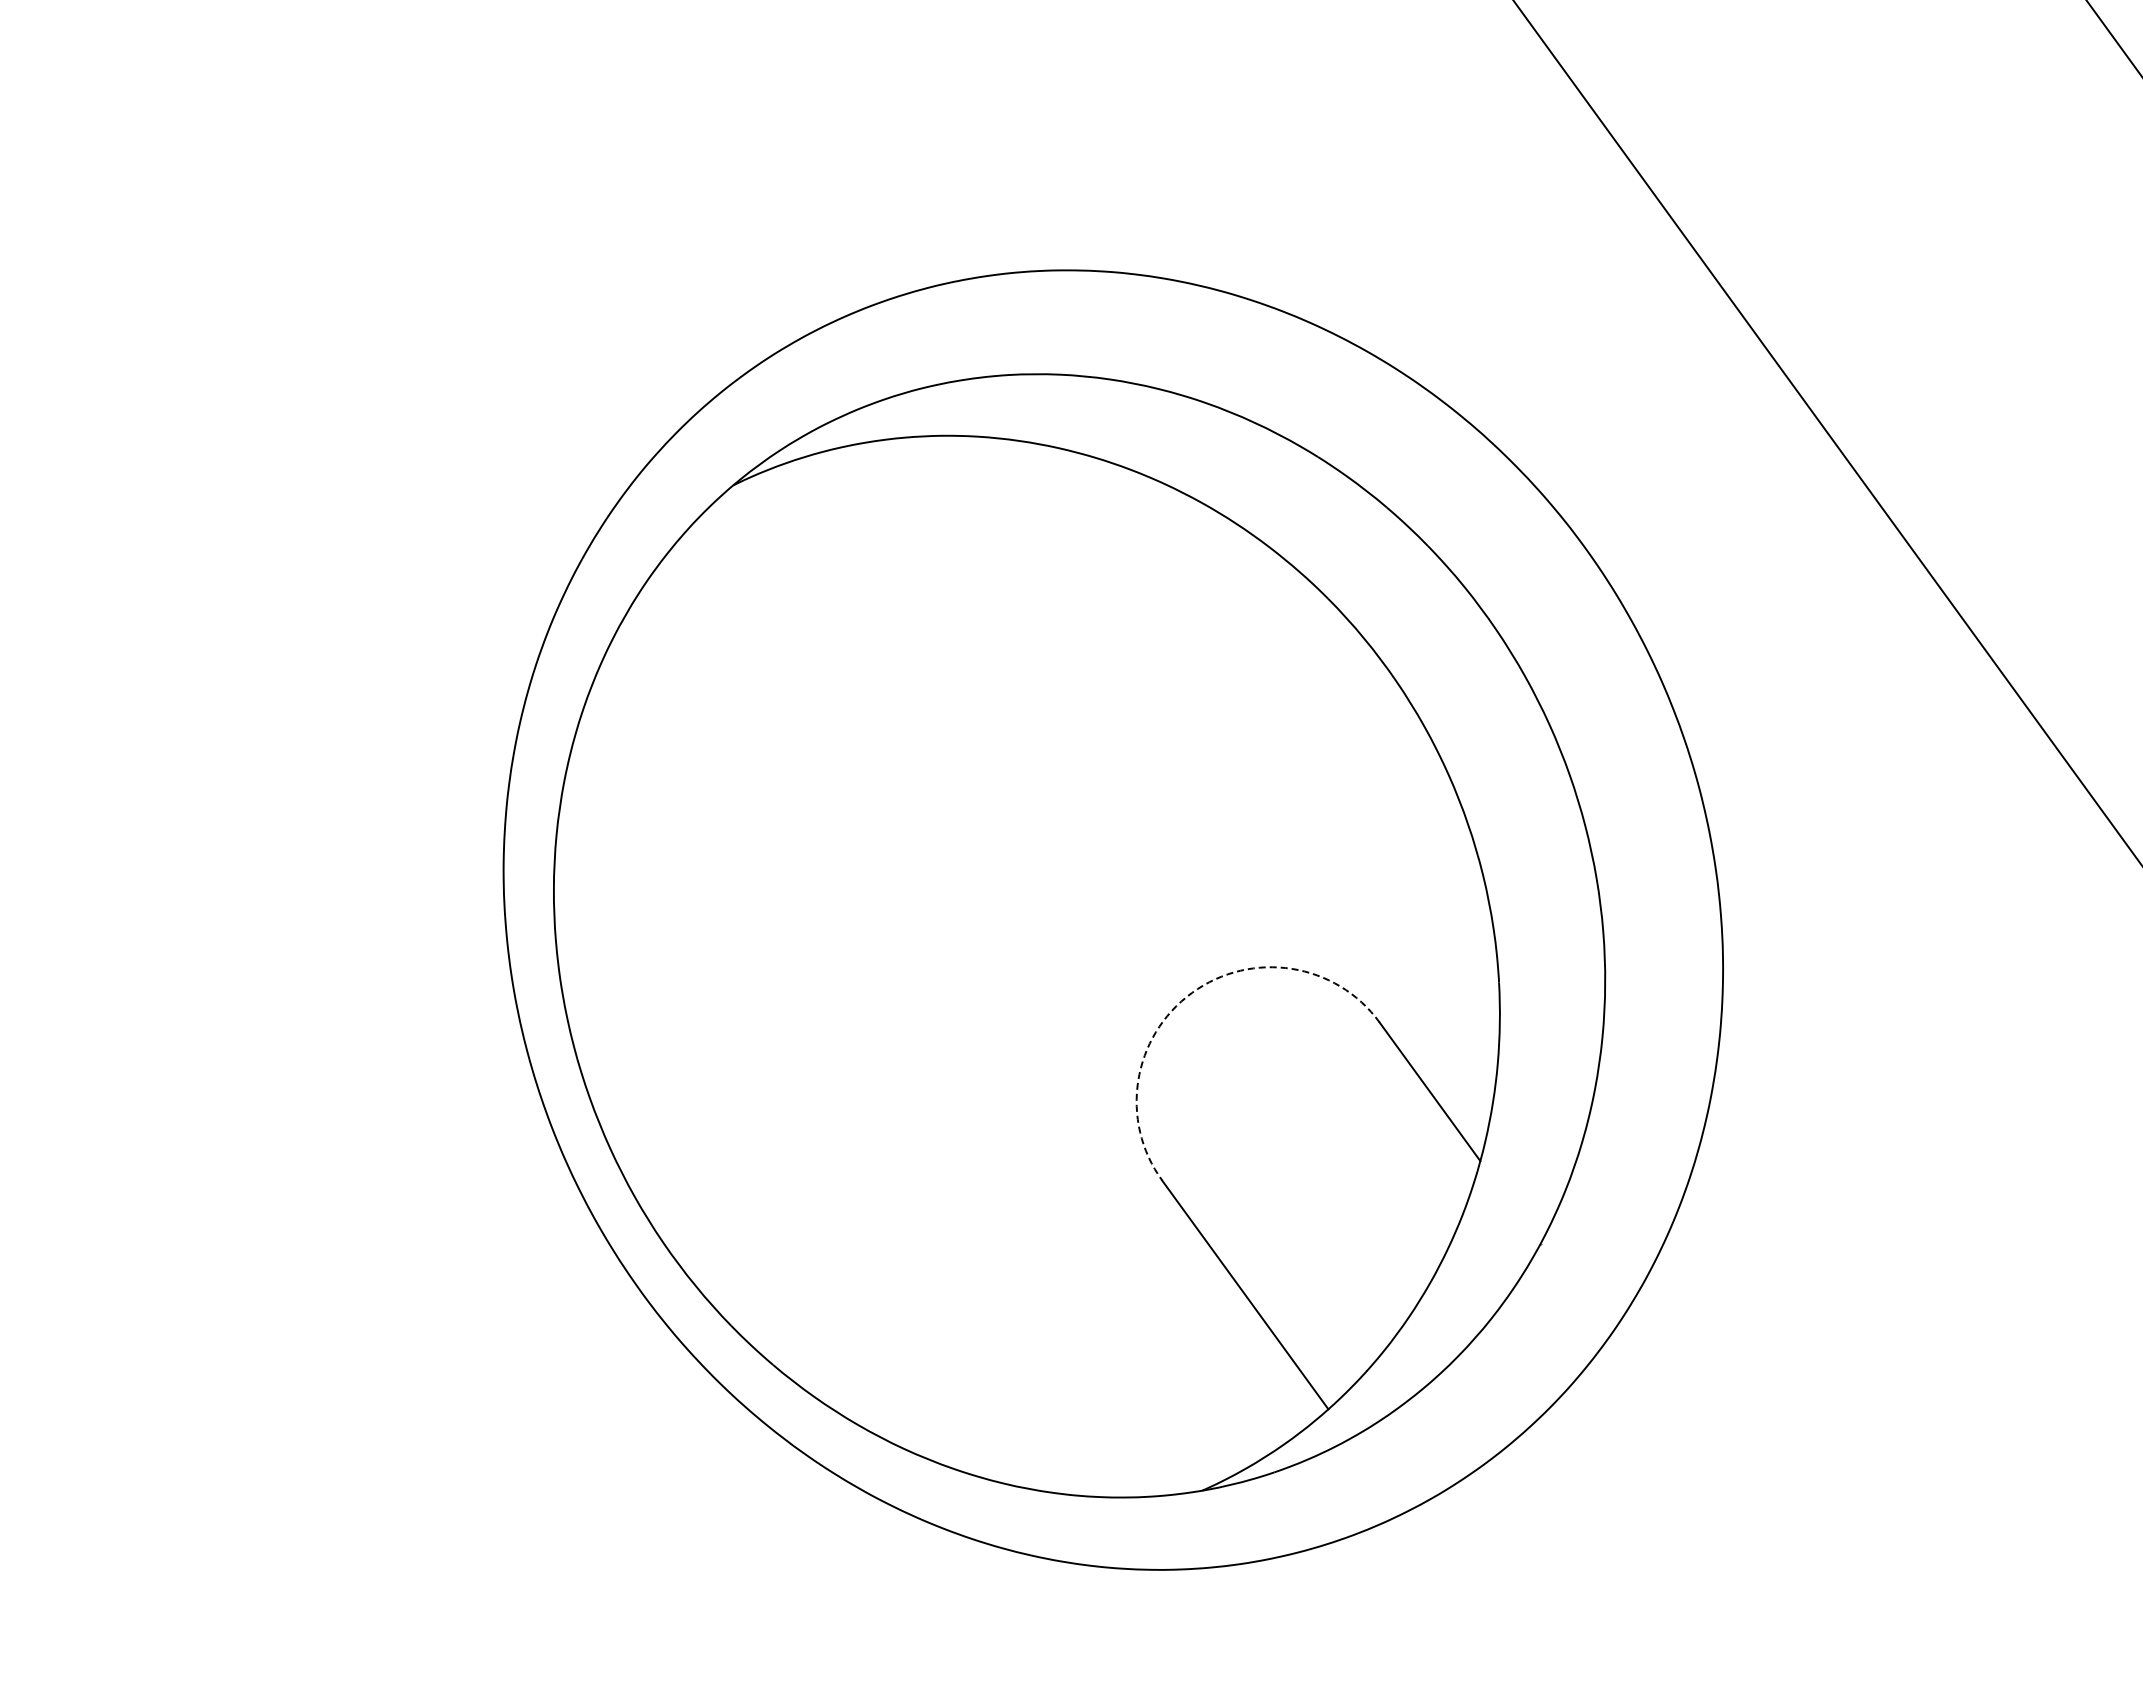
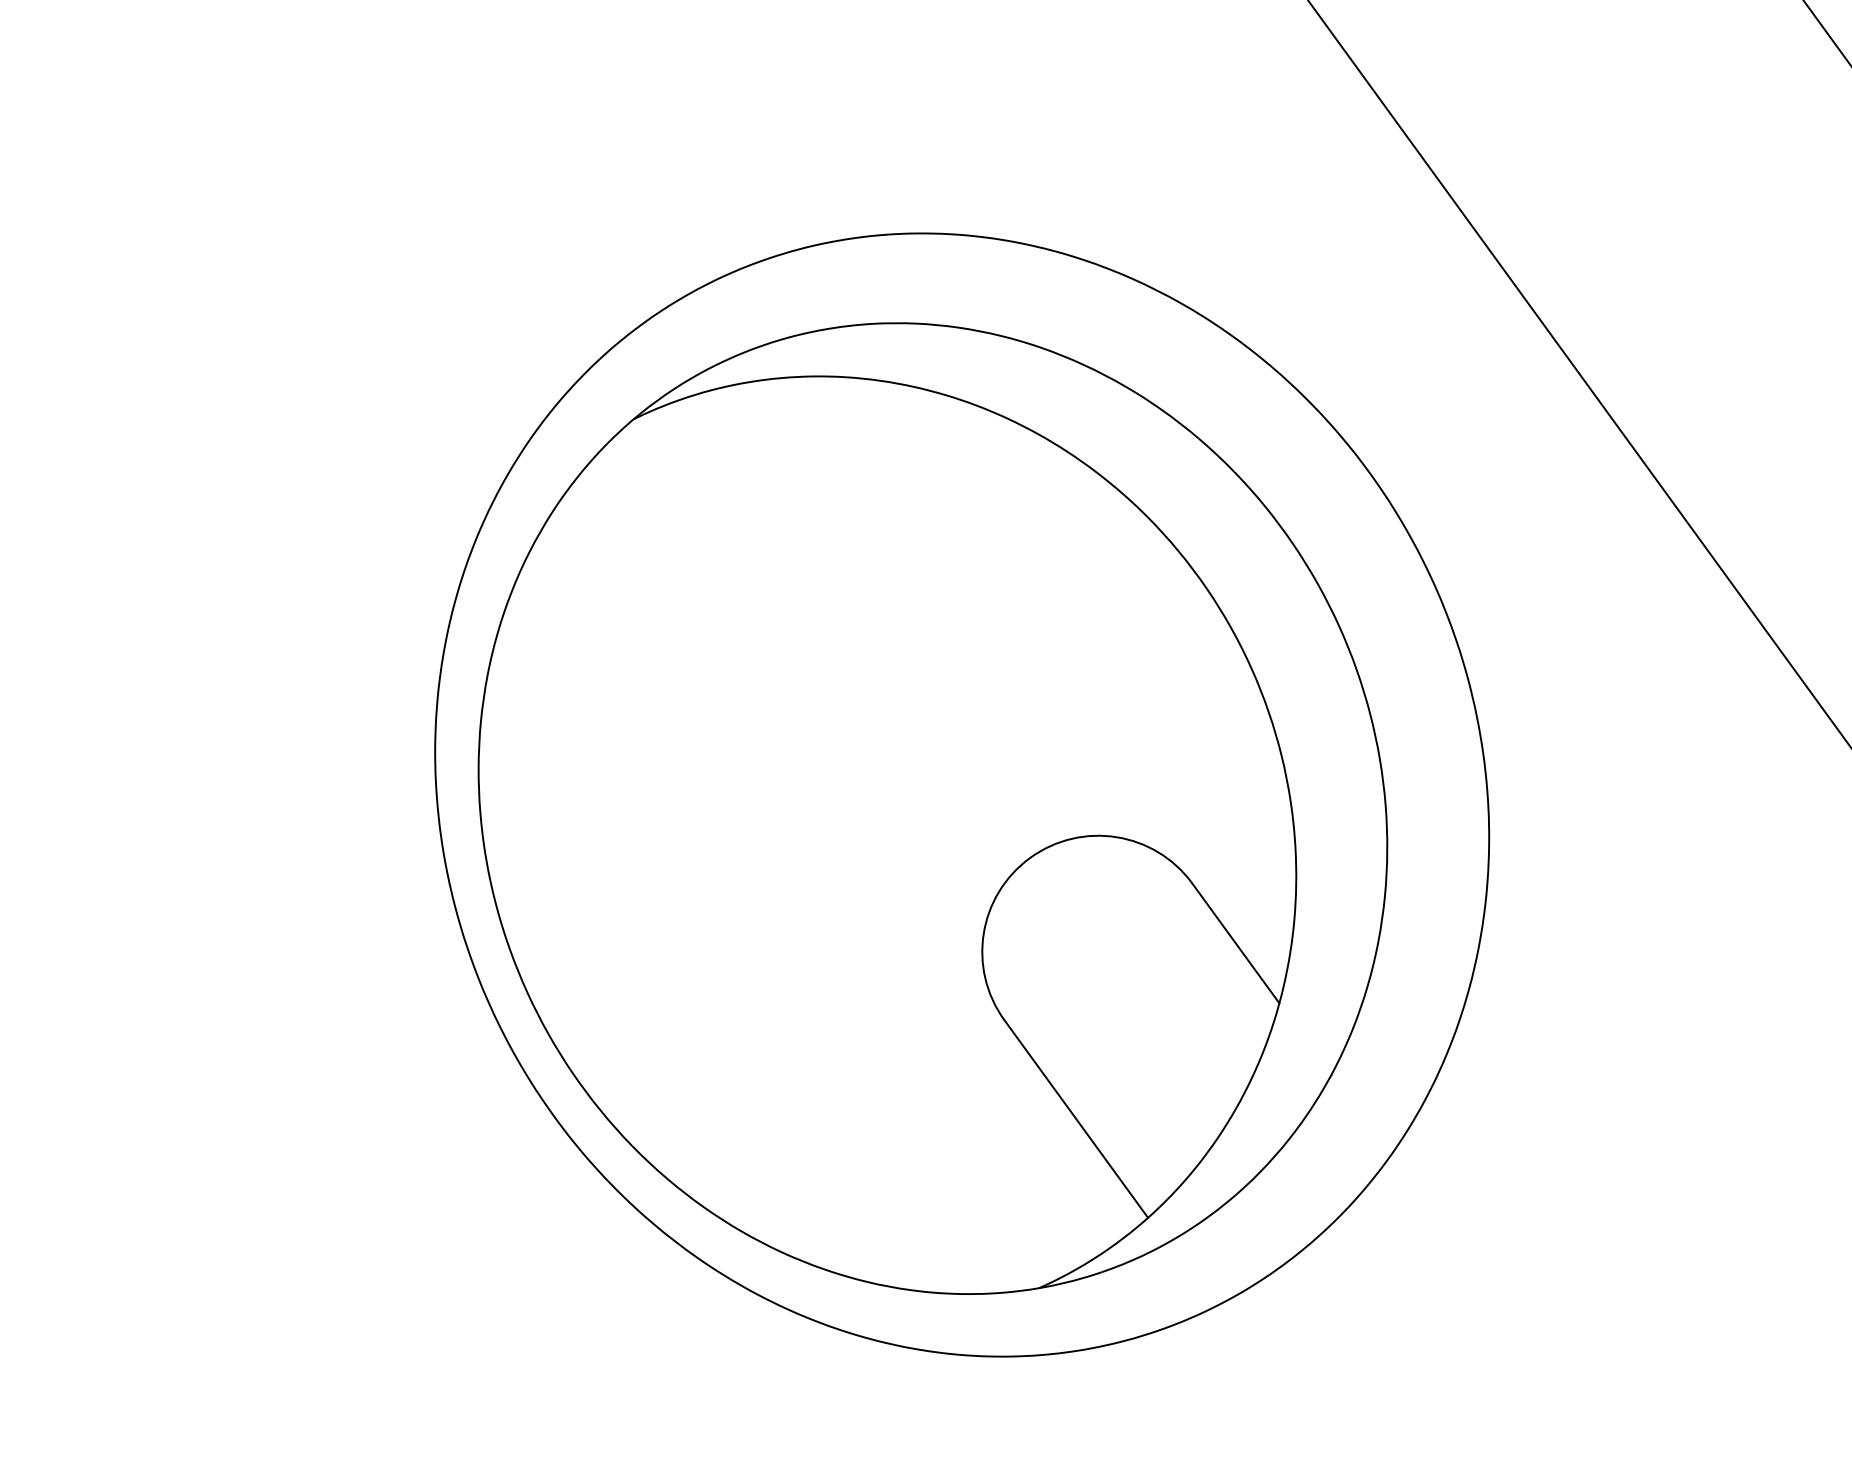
arc: (1192, 992) -> (1030, 857), dashed -> solid

